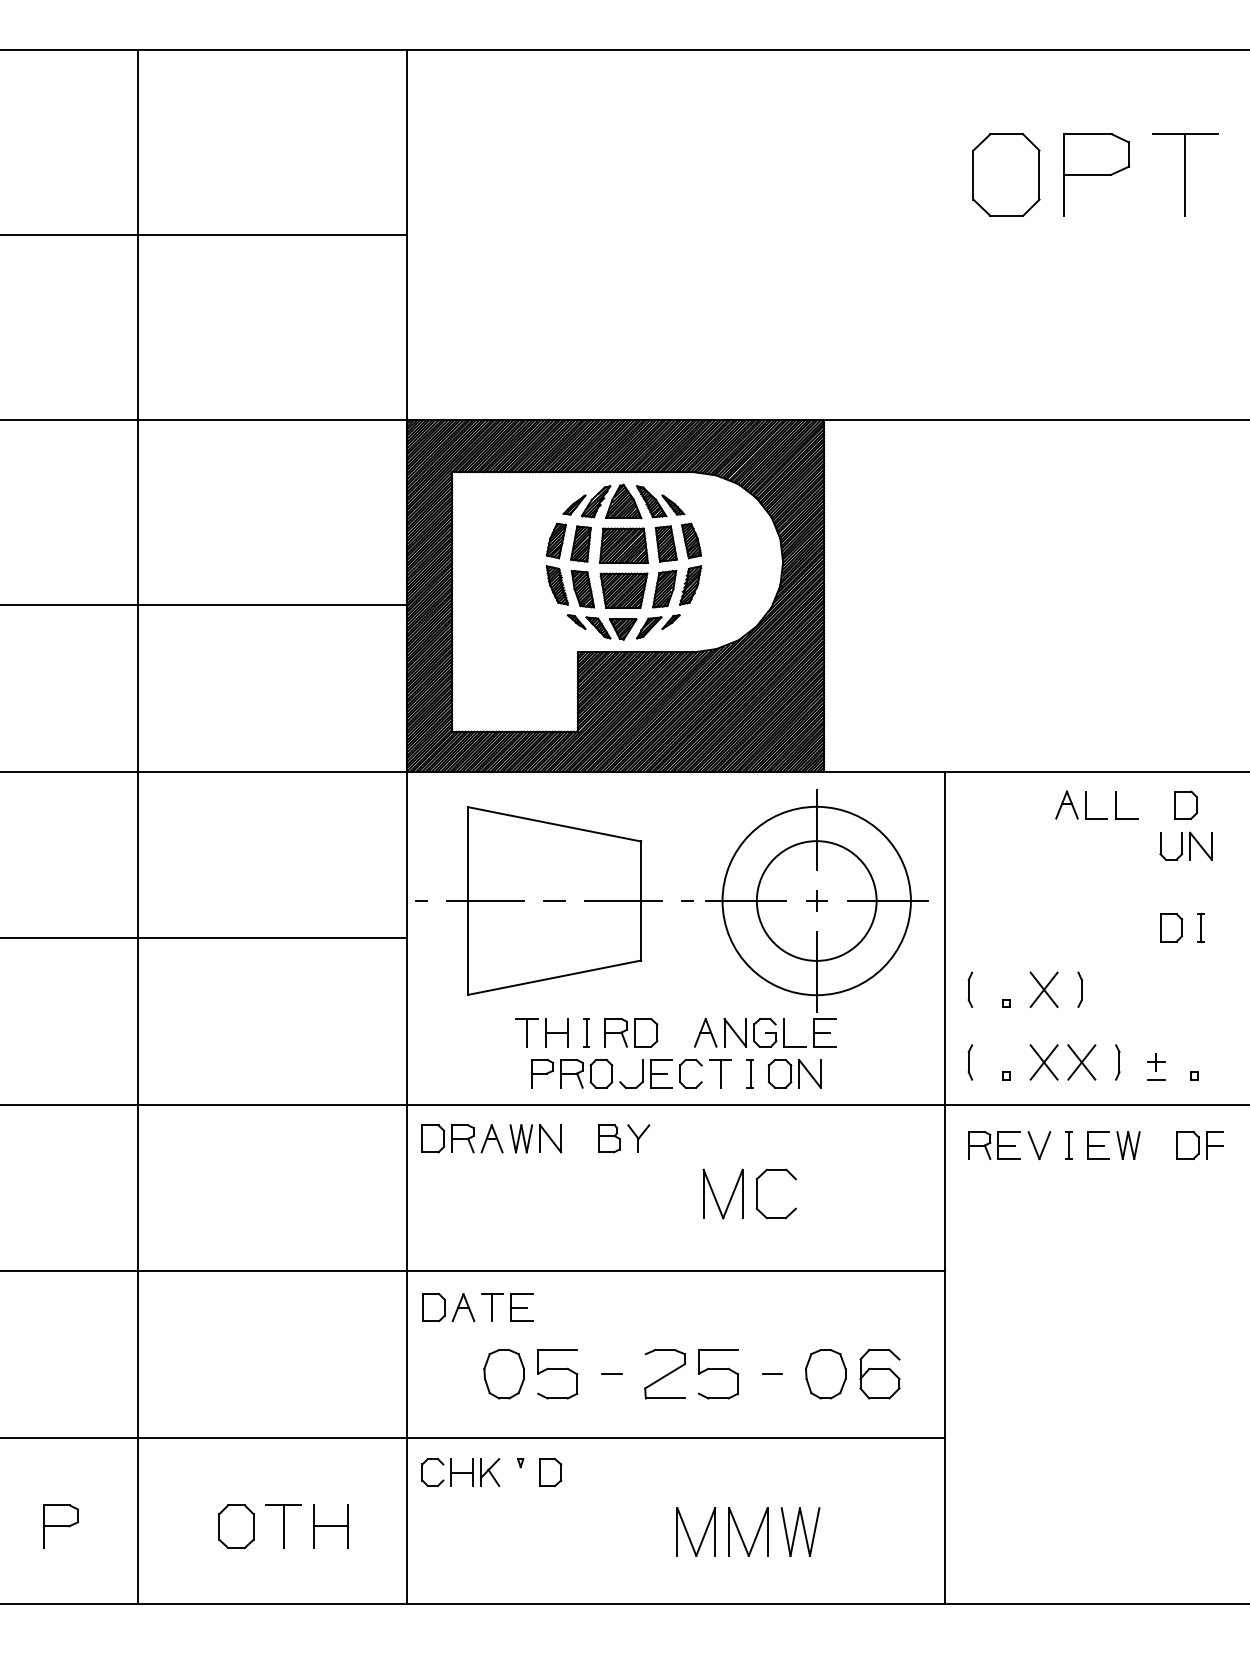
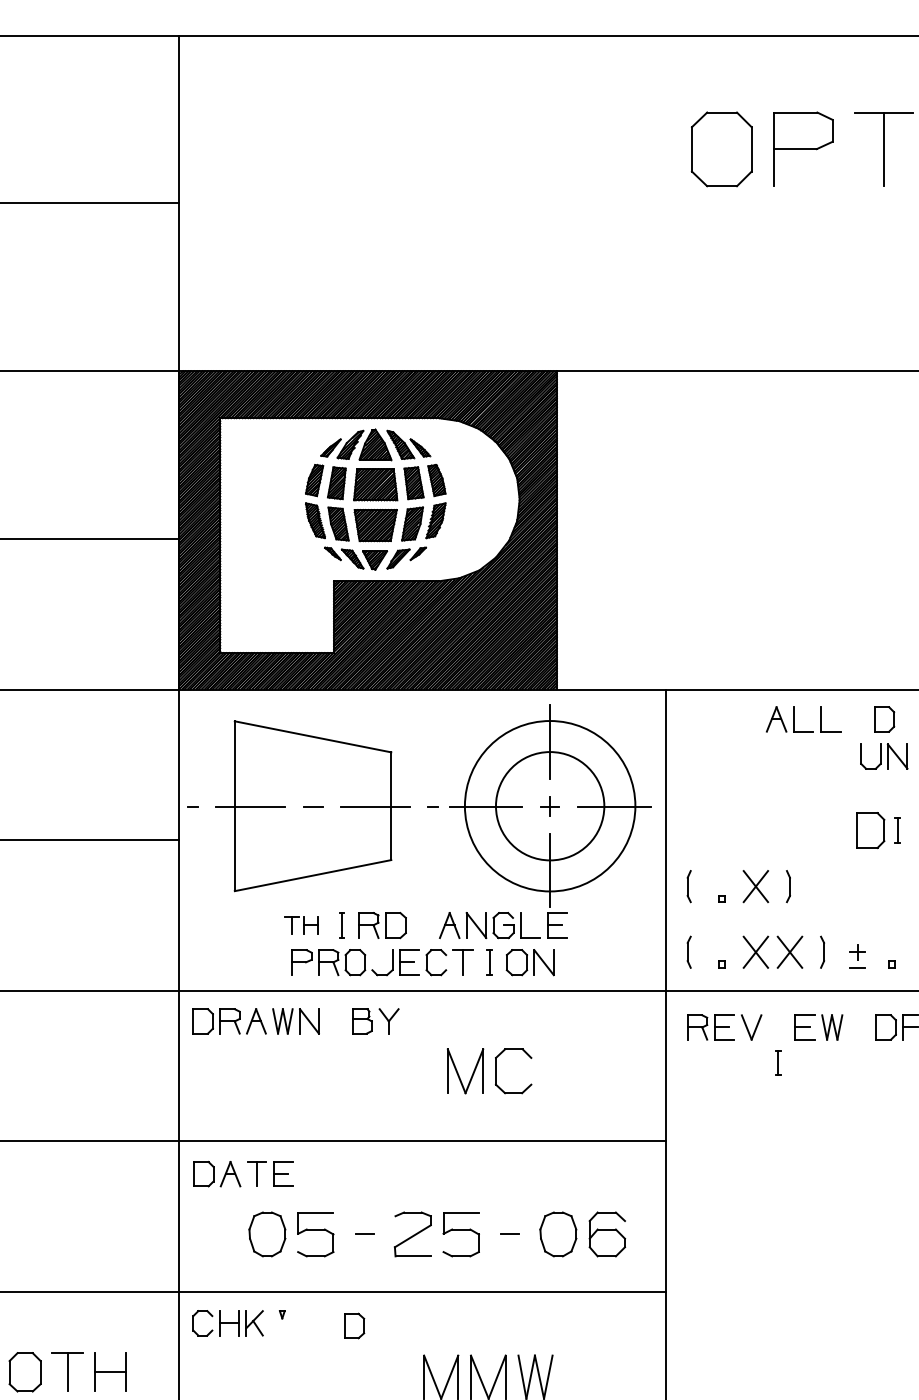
part: (1171, 927) -> (871, 830), size x1.4
part: (541, 1032) -> (301, 925), size x0.7
part: (1068, 1145) -> (777, 1062), moved
part: (550, 1472) -> (354, 1326), moved

